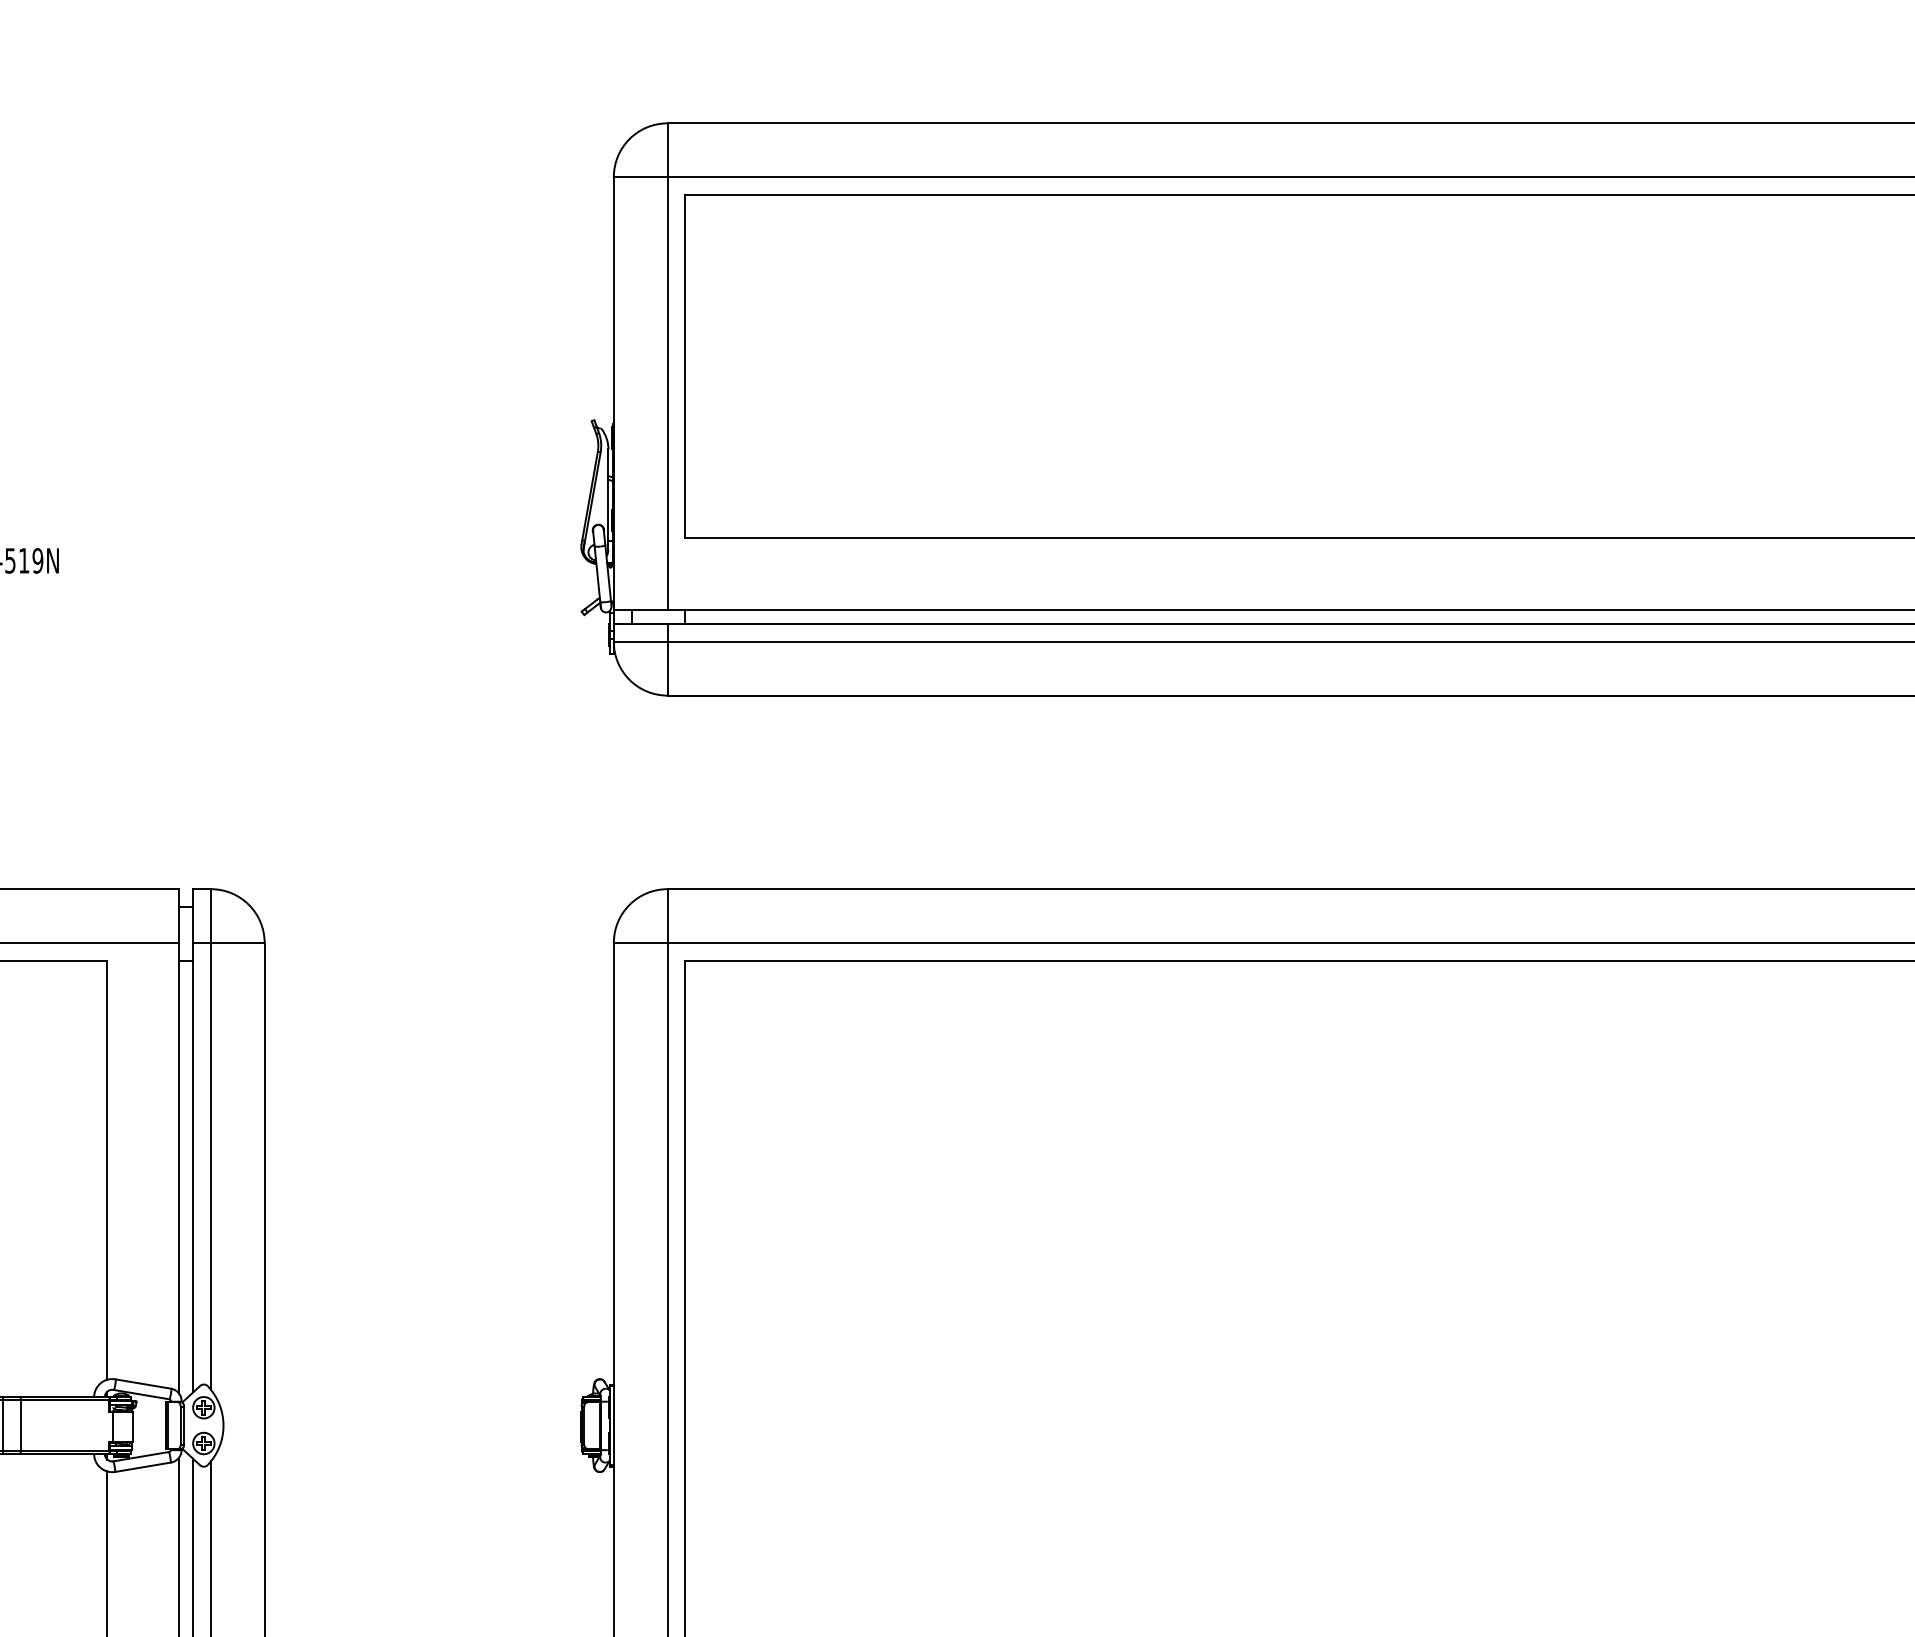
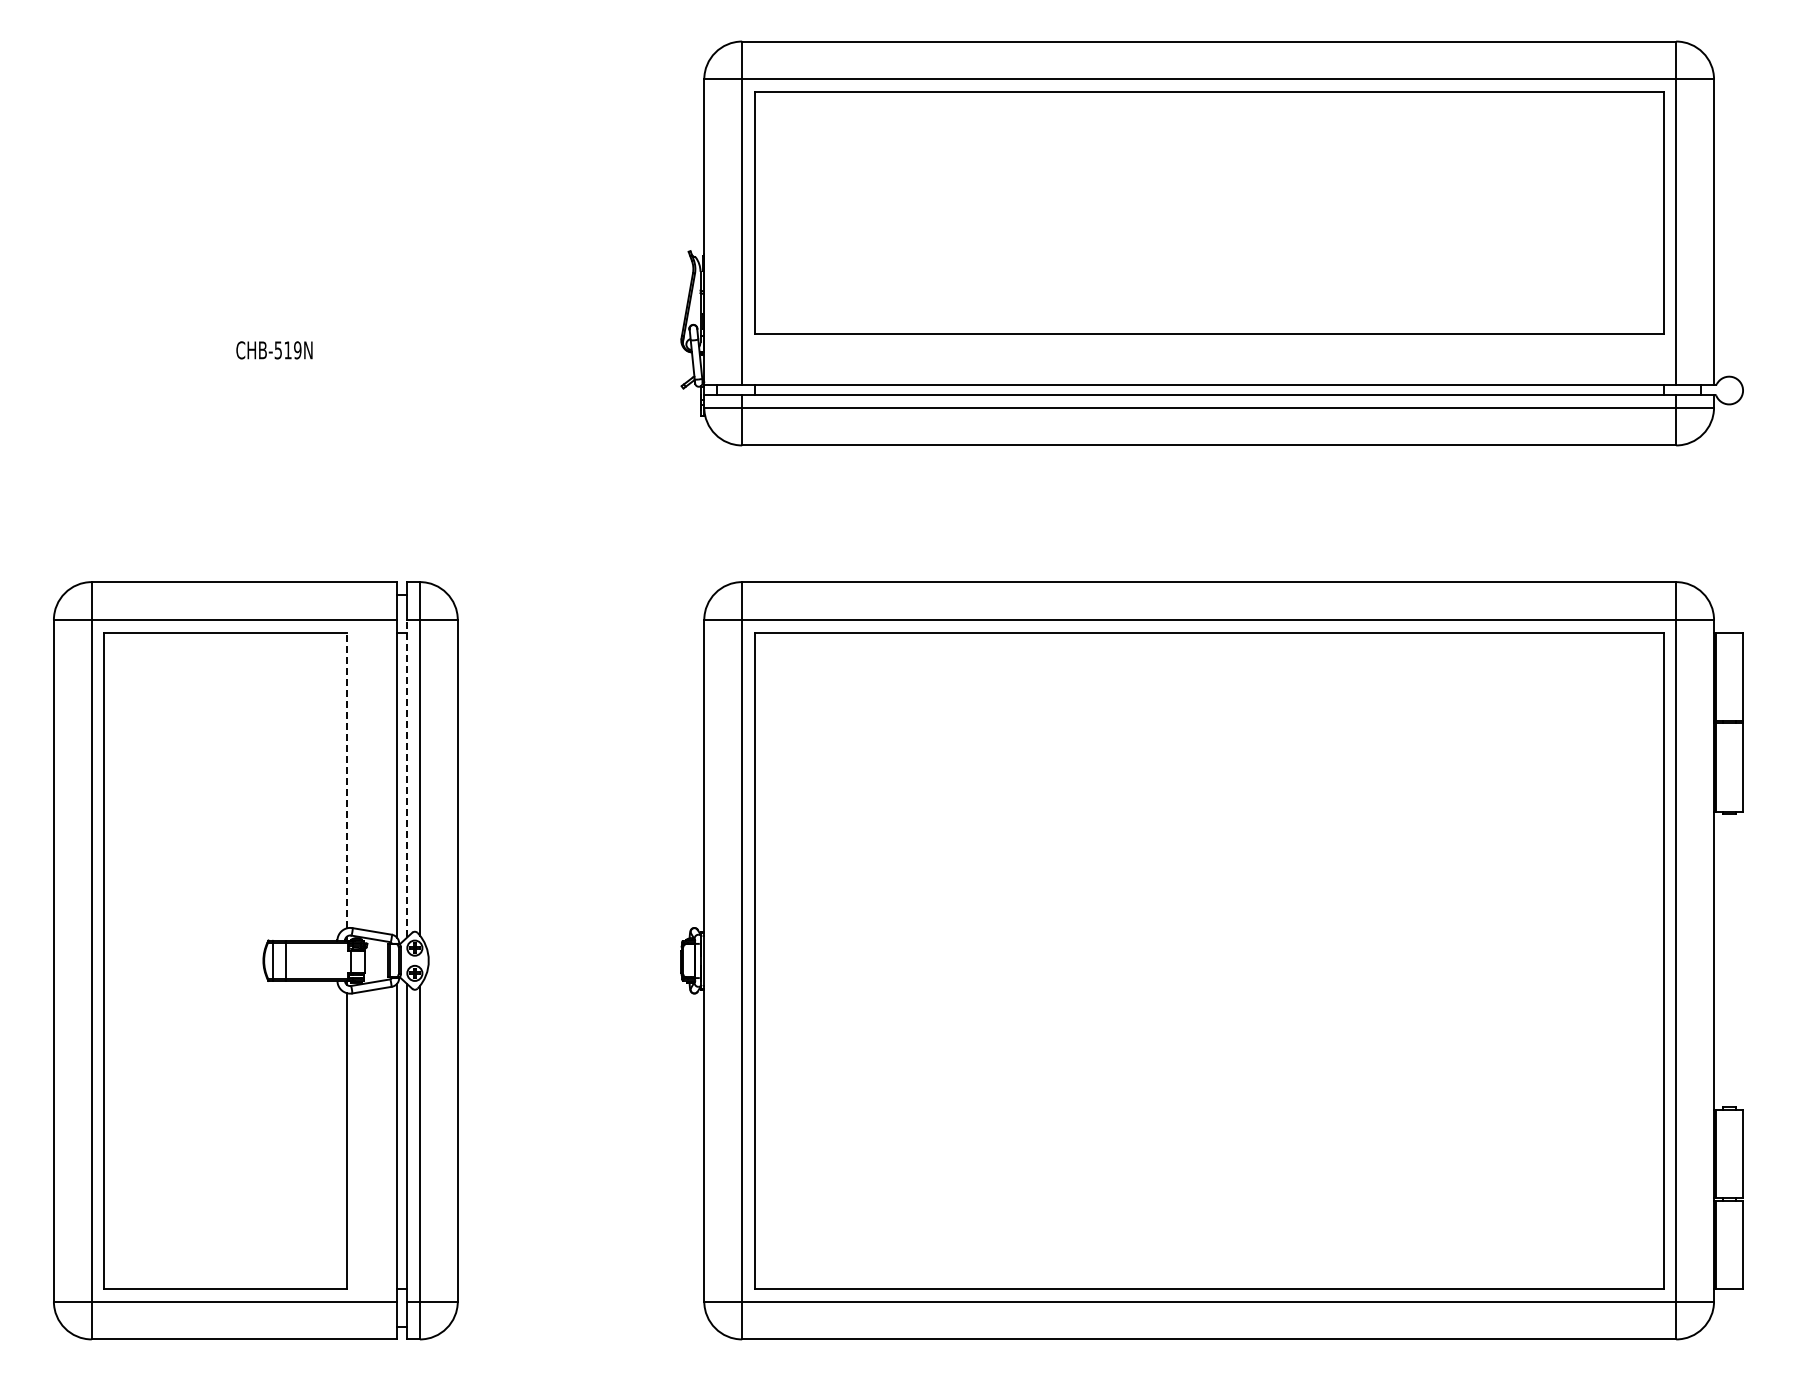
line: (193, 1167) -> (407, 778), solid -> dashed
line: (106, 1170) -> (346, 780), solid -> dashed

